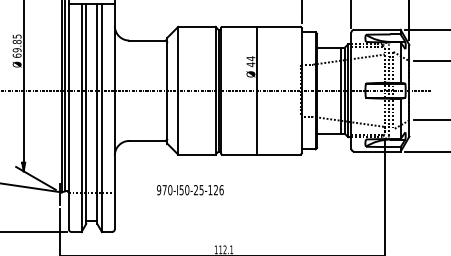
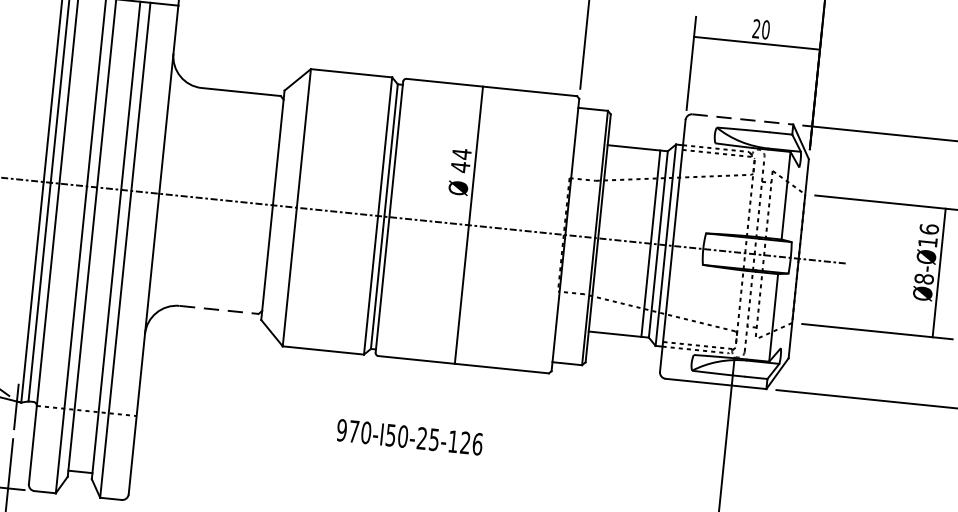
line: (377, 29) -> (743, 118), solid -> dashed
line: (148, 140) -> (221, 309), solid -> dashed
text: (190, 190) -> (410, 438), moved

